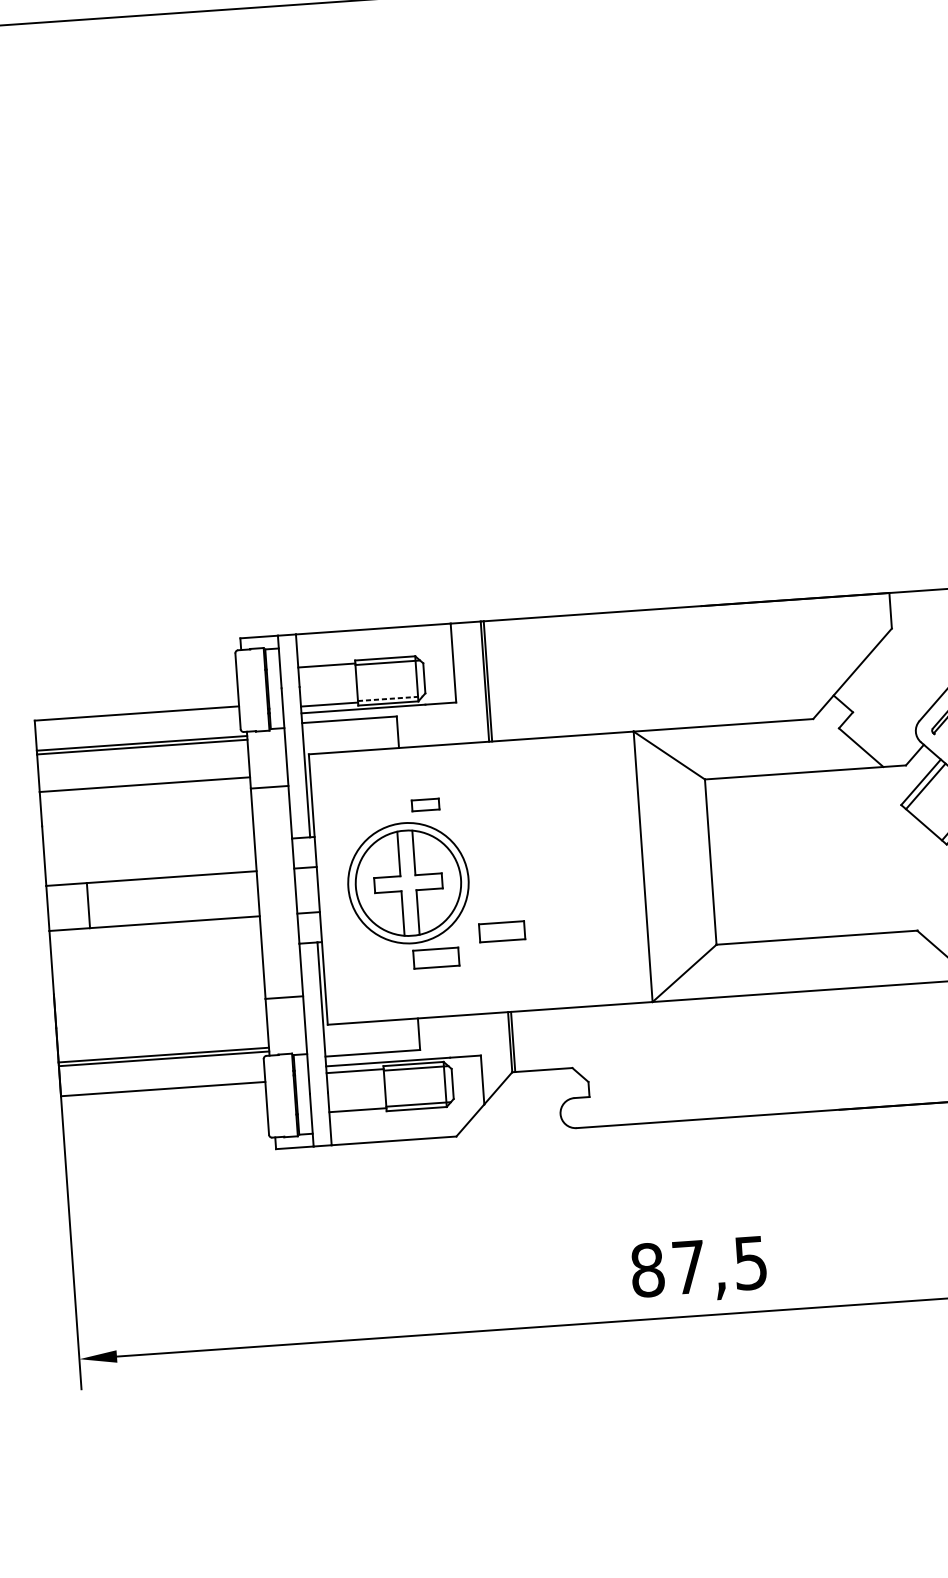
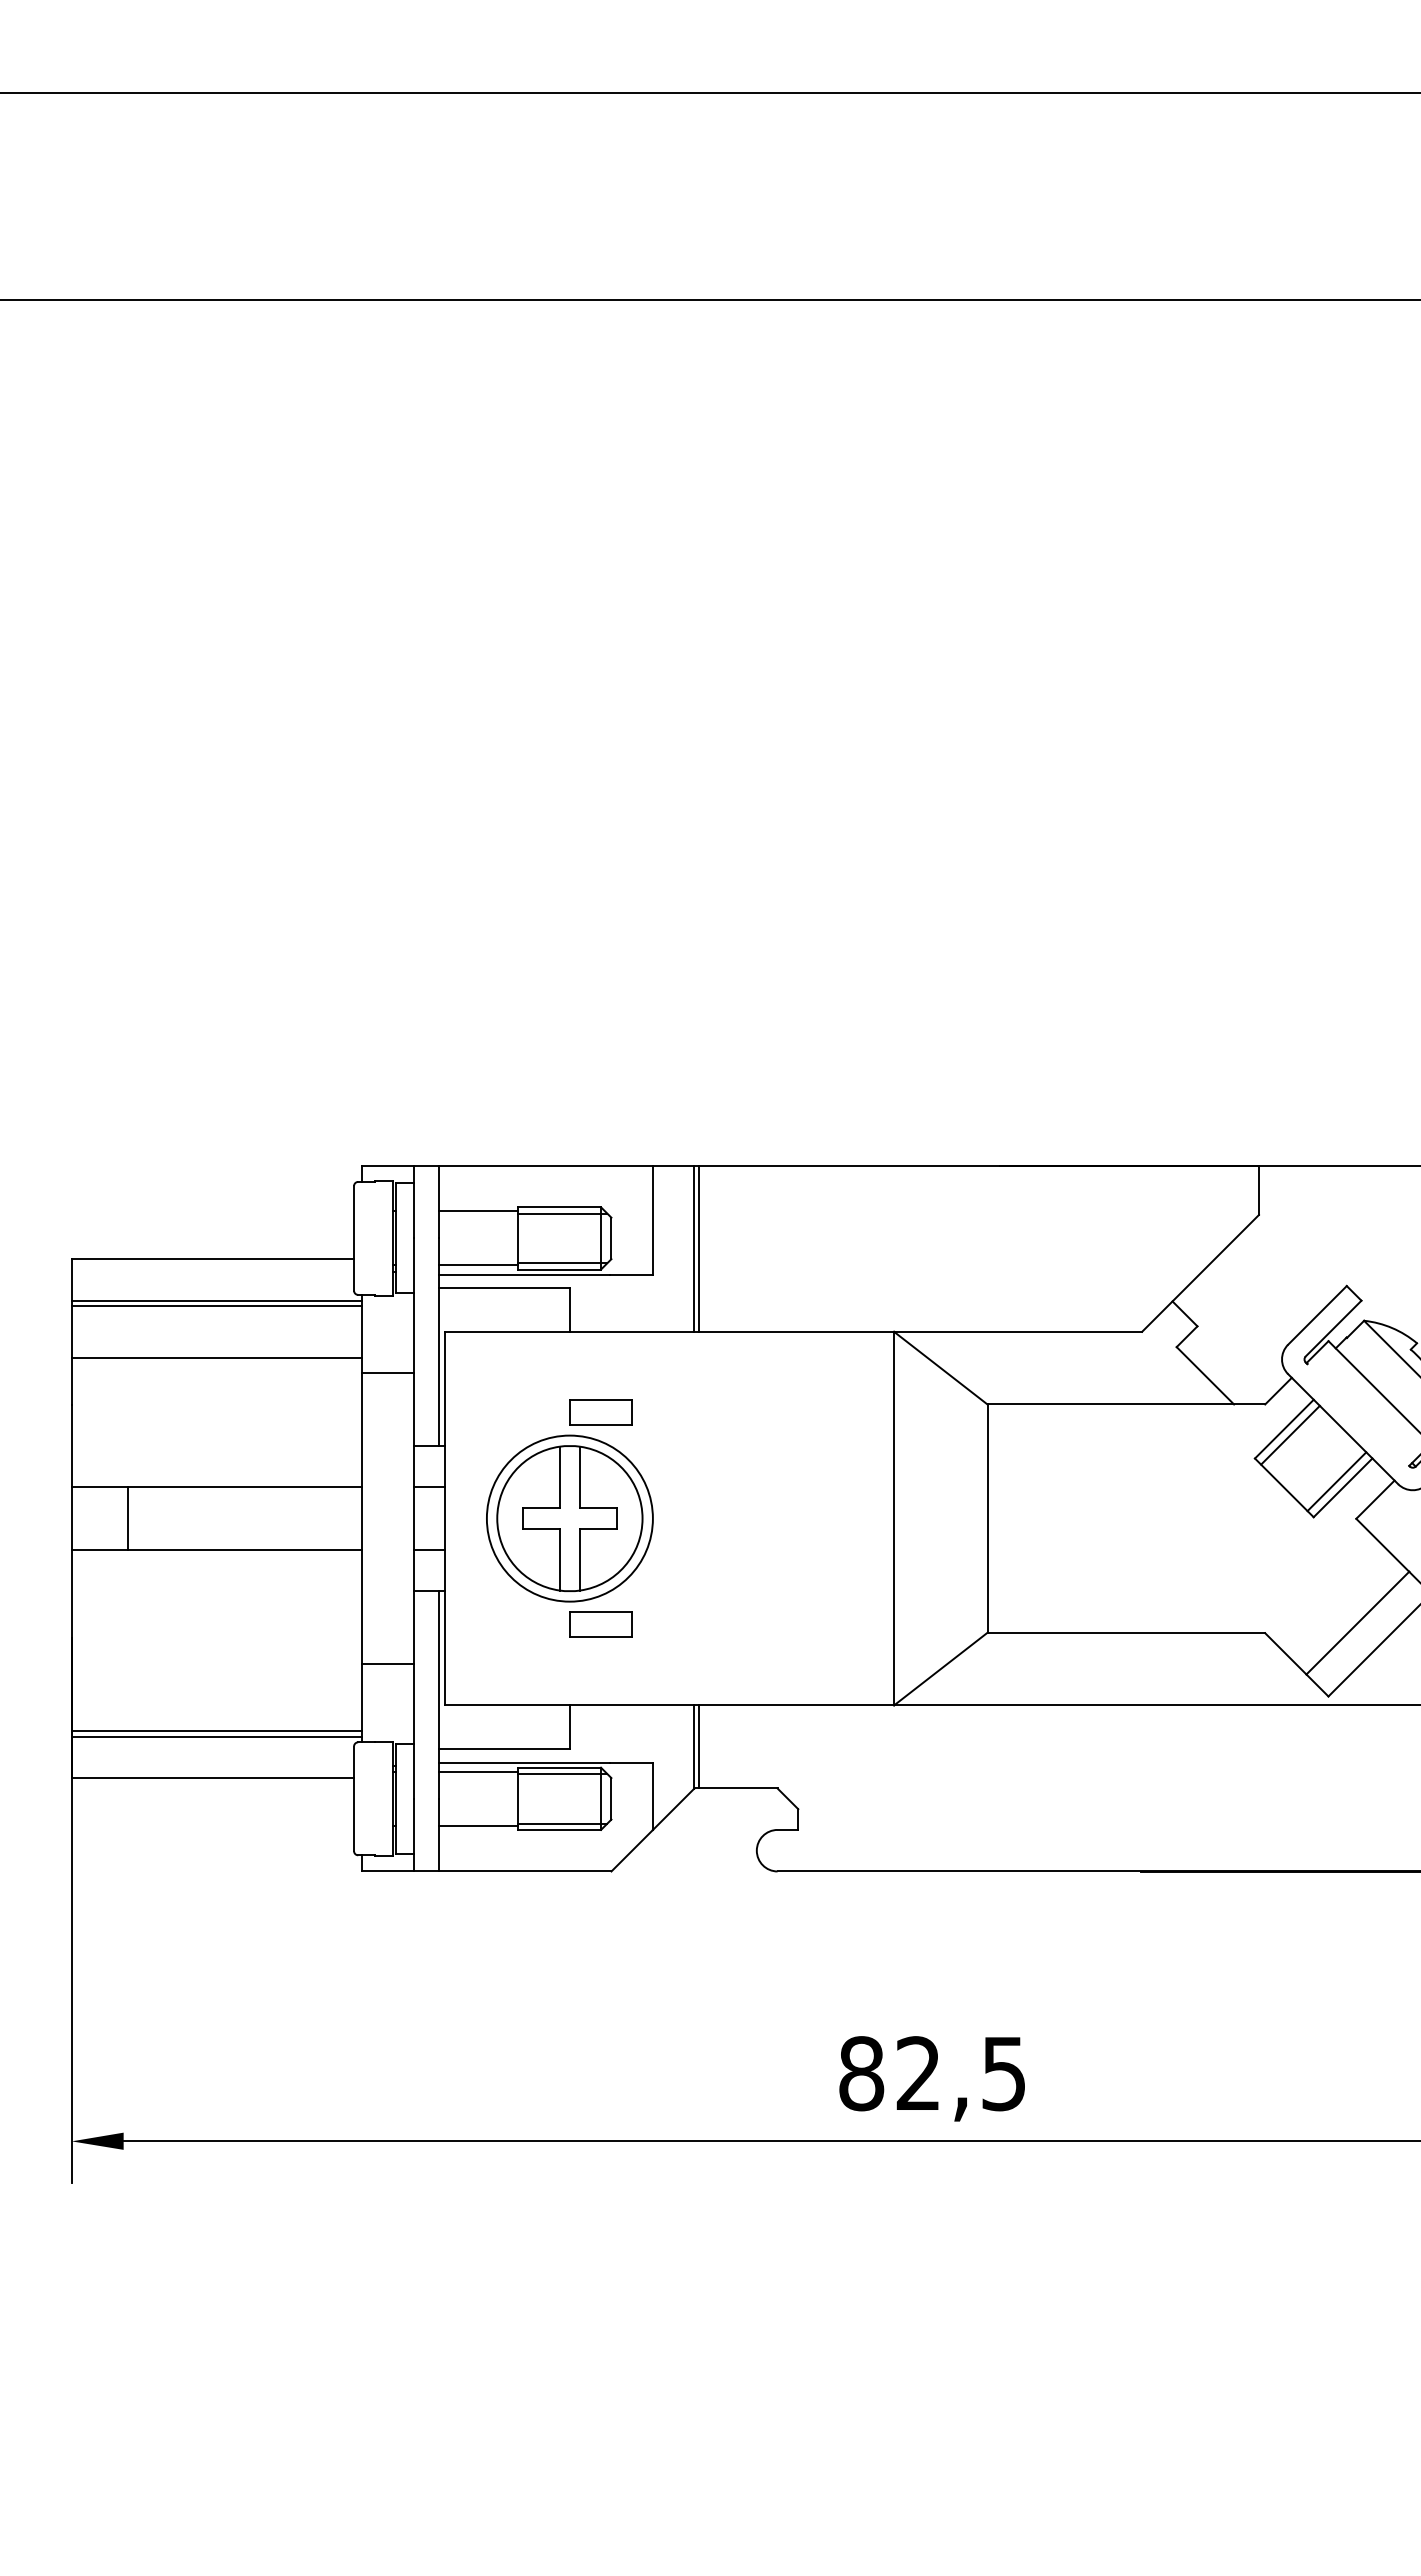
line: (390, 698) -> (562, 1263), dashed -> solid
part: (425, 804) -> (600, 1412), size x1.67
part: (501, 931) -> (693, 1594), removed
text: (688, 1266) -> (917, 2072), 87,5 -> 82,5

